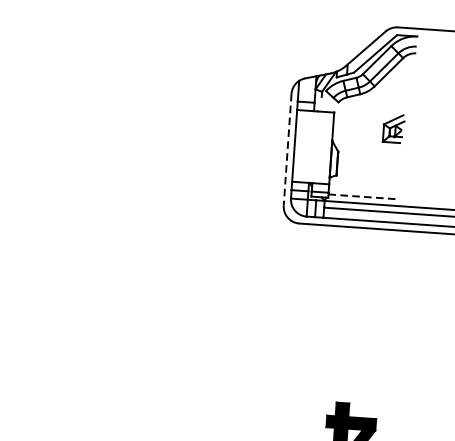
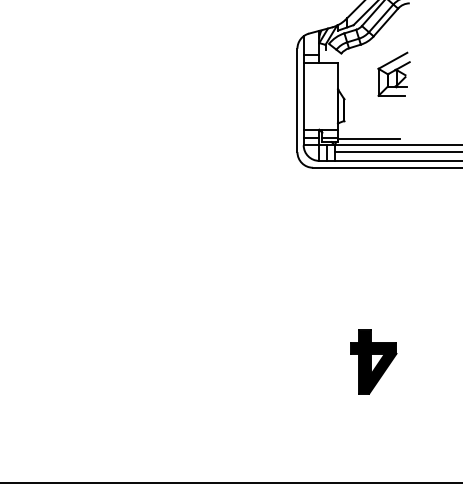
part: (393, 127) -> (393, 73), size x1.67
line: (287, 149) -> (297, 100), dashed -> solid
line: (362, 197) -> (369, 139), dashed -> solid

